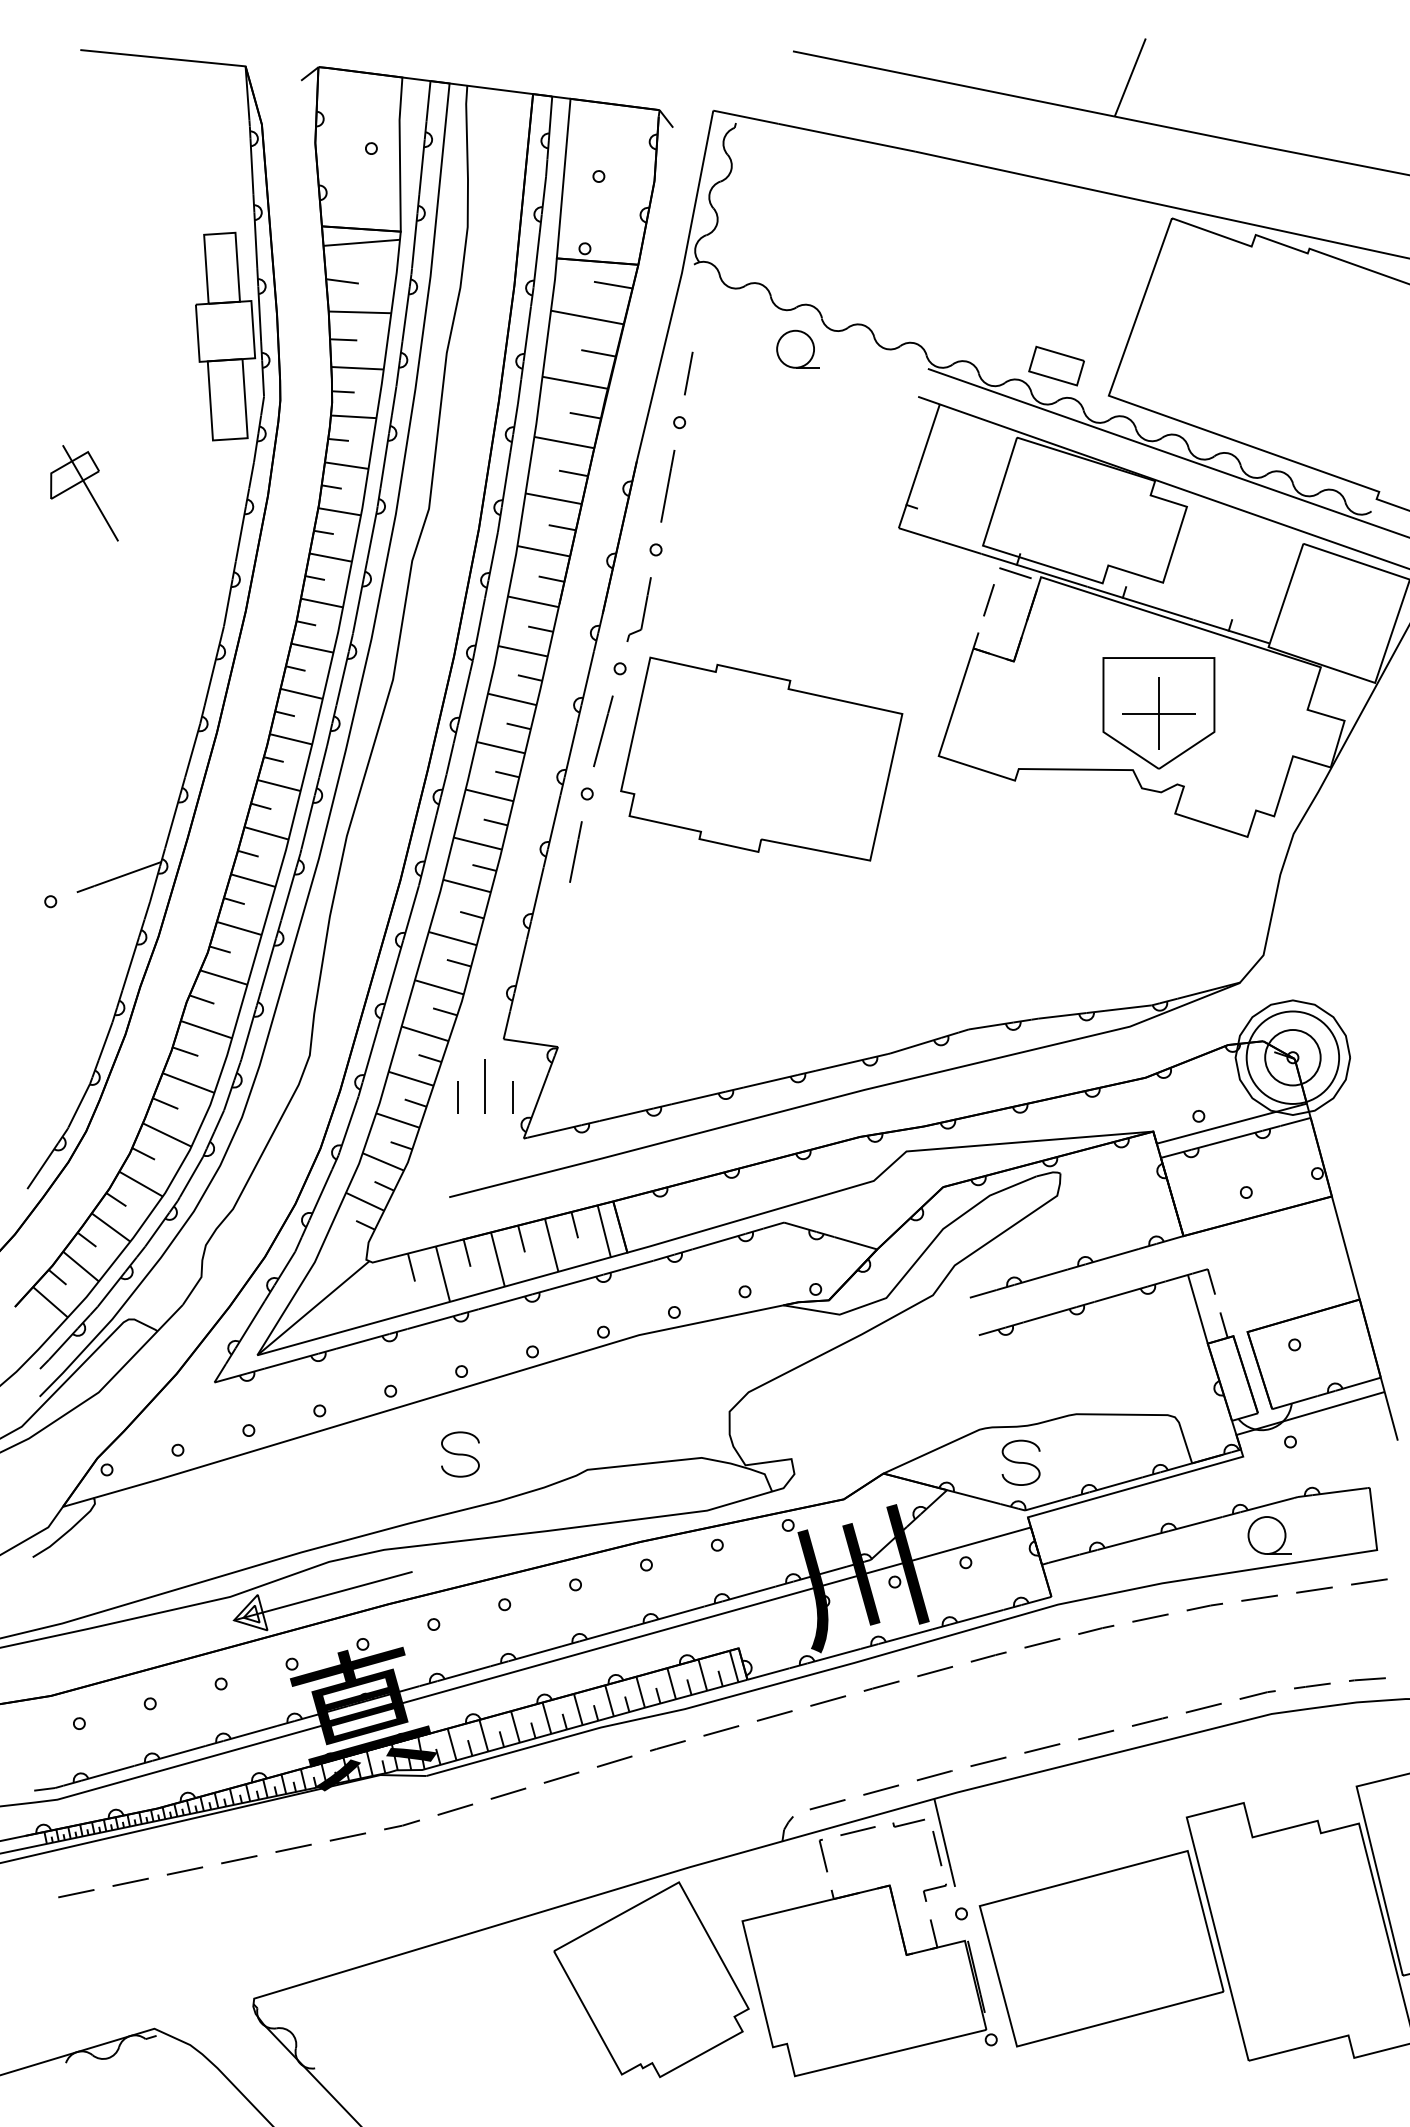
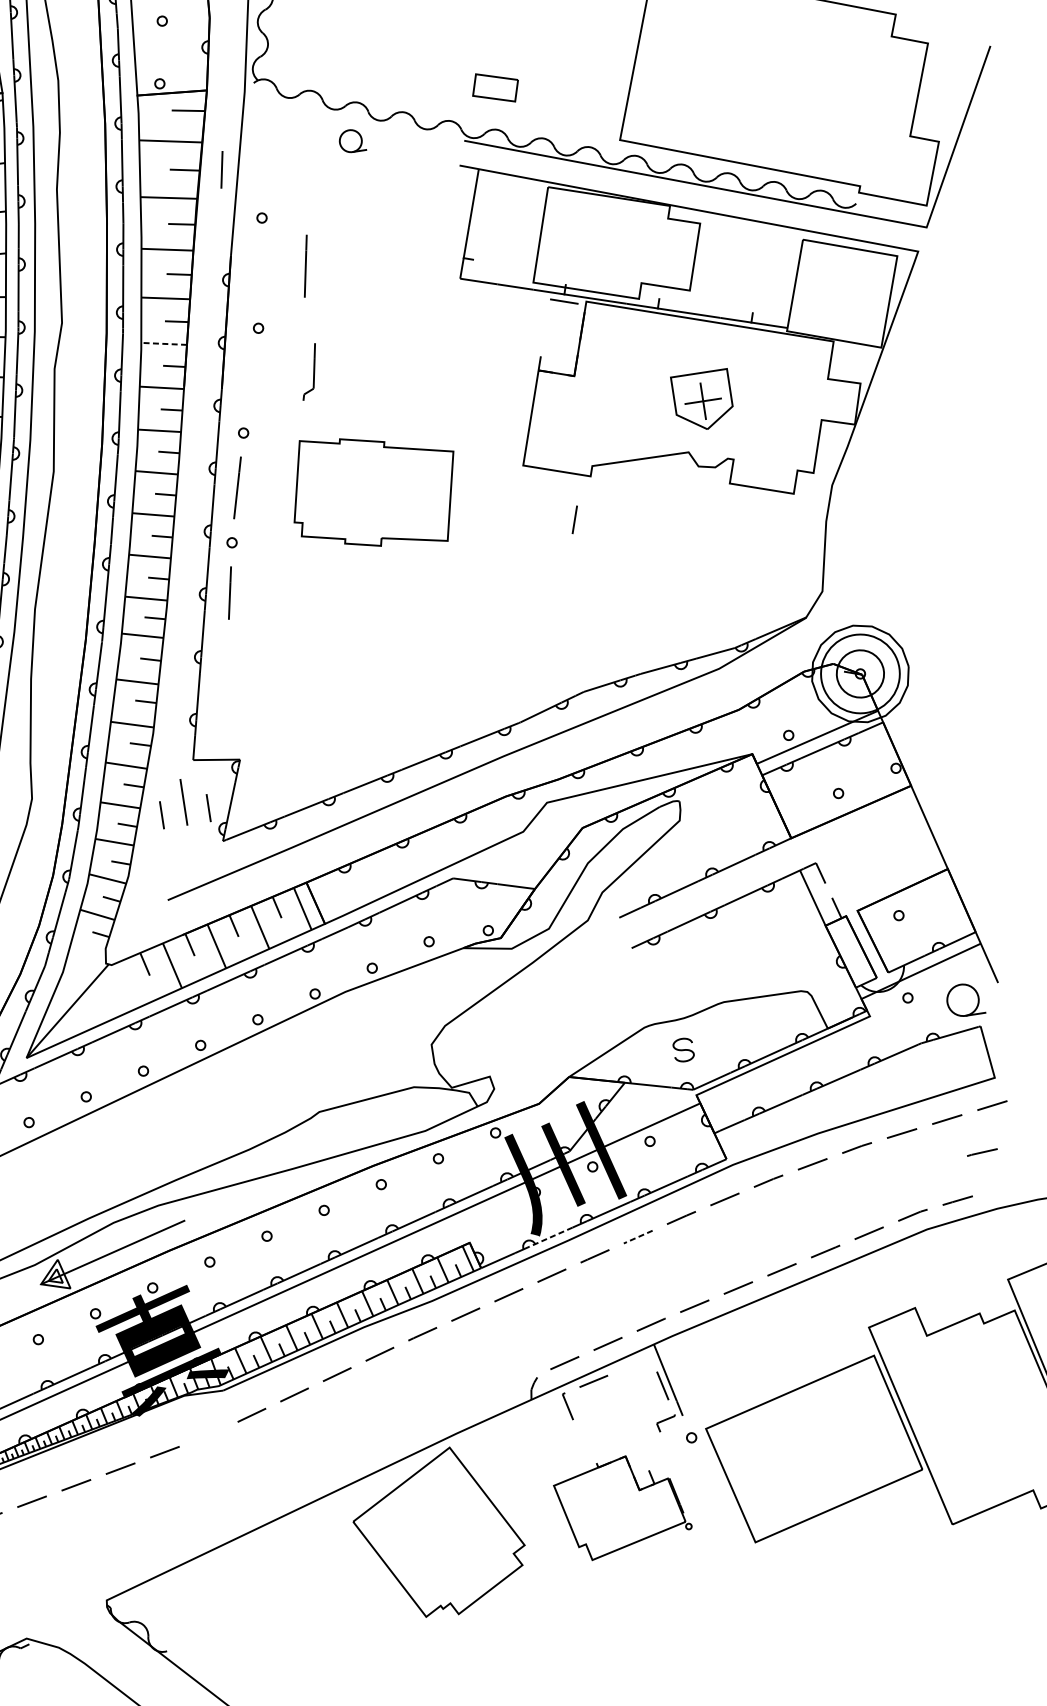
part: (797, 348) -> (351, 140), size x0.7
part: (1056, 365) -> (495, 87), moved
line: (688, 373) -> (221, 169), moved
line: (667, 486) -> (305, 266), moved
line: (543, 551) -> (163, 344), solid -> dashed
line: (988, 600) -> (574, 520), moved
part: (638, 609) -> (308, 371), moved
part: (1158, 713) -> (702, 401), size x0.6
part: (761, 758) -> (374, 490), size x0.7
part: (460, 1454) -> (210, 1115), removed
part: (1020, 1462) -> (683, 1050), size x0.6
part: (1269, 1535) -> (965, 999), moved
line: (834, 1656) -> (551, 1237), solid -> dashed
line: (934, 1671) -> (637, 1237), solid -> dashed
line: (1367, 1679) -> (982, 1152), moved
part: (908, 1822) -> (635, 1367), removed
line: (402, 1824) -> (209, 1434), removed
part: (869, 1980) -> (622, 1505), size x0.6

